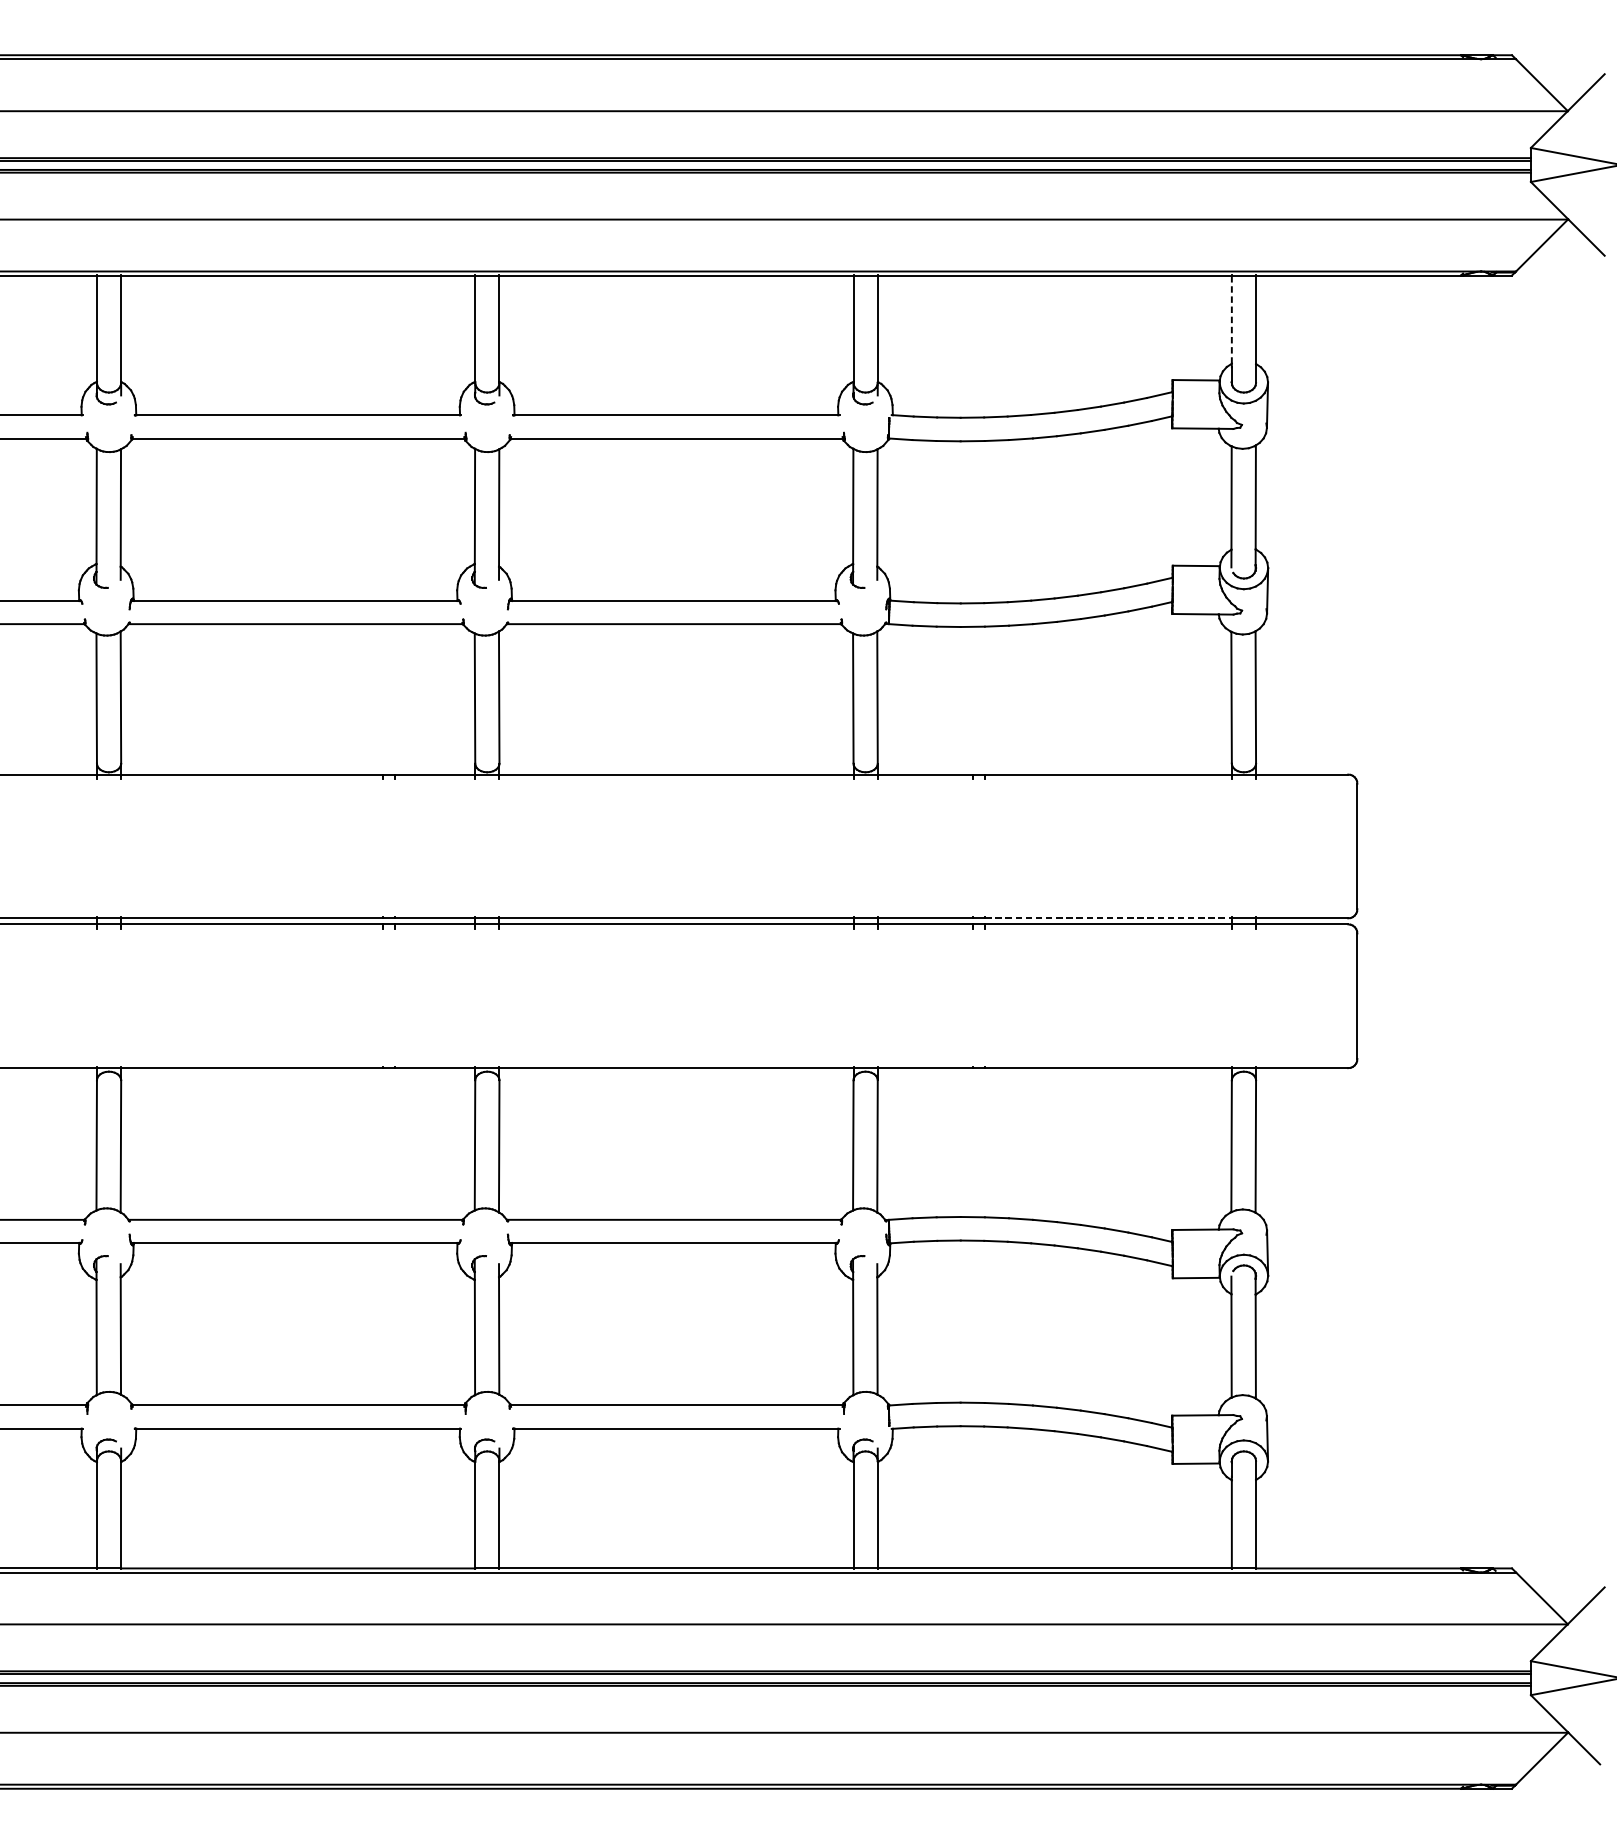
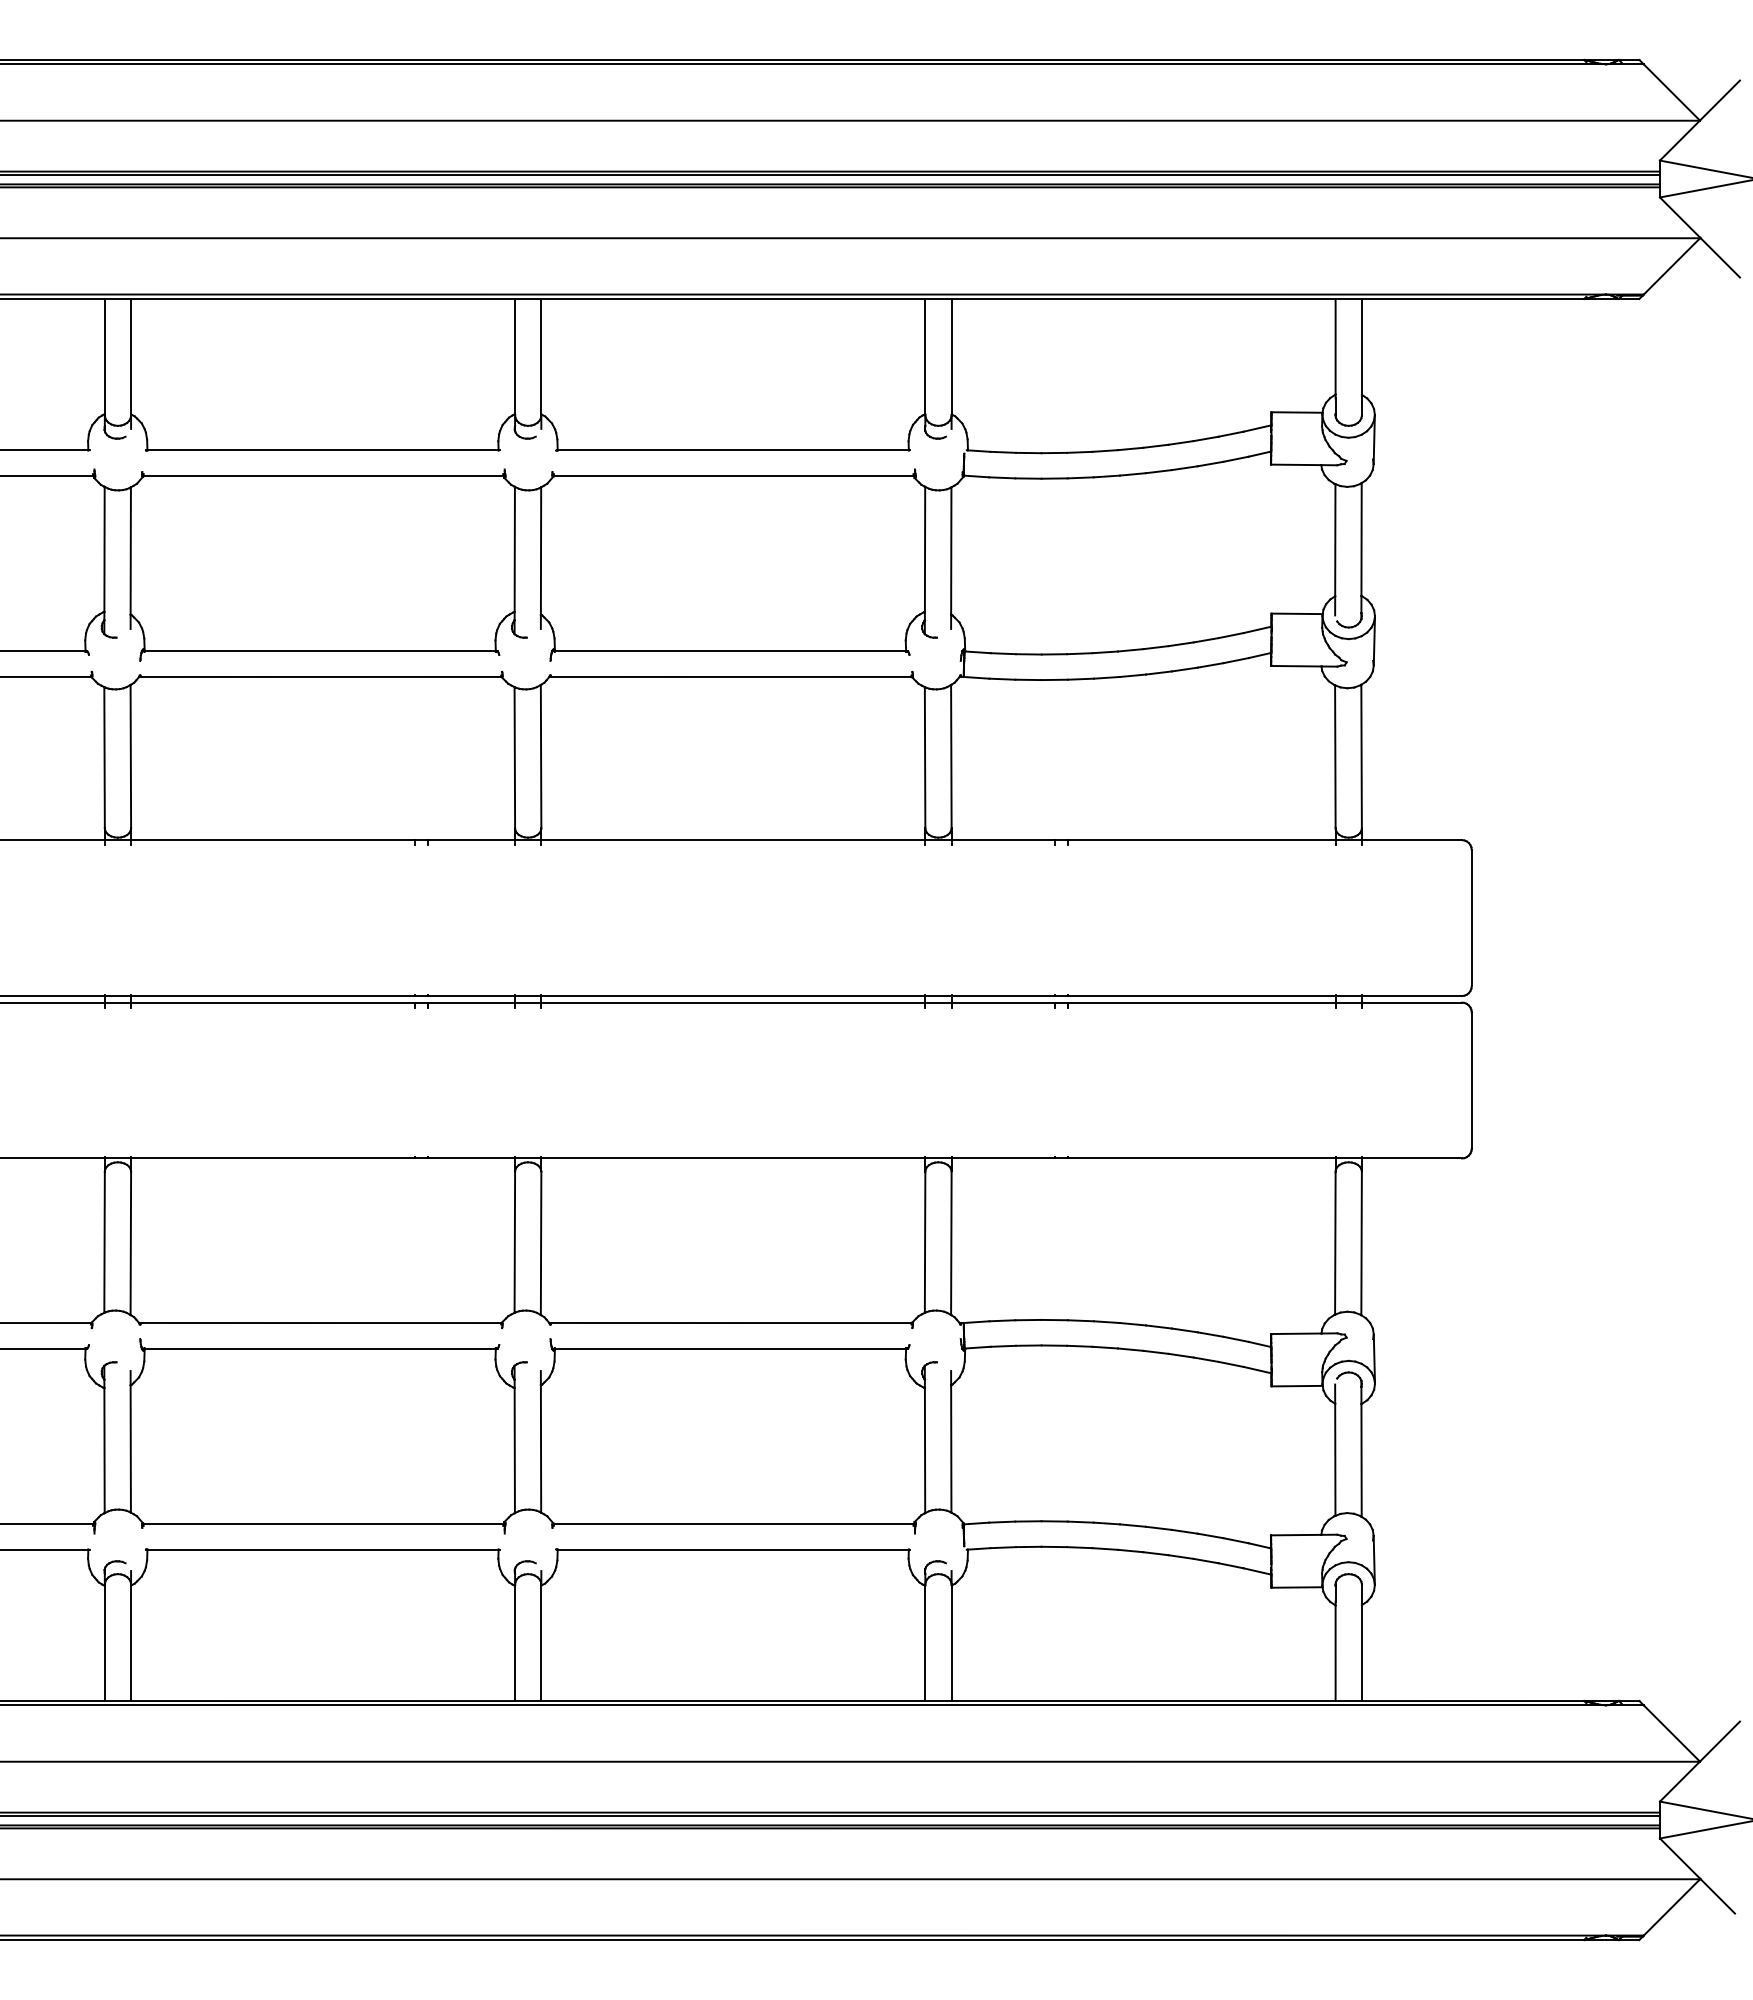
line: (1231, 319) -> (1335, 346), dashed -> solid
line: (1108, 918) -> (1201, 996), dashed -> solid

